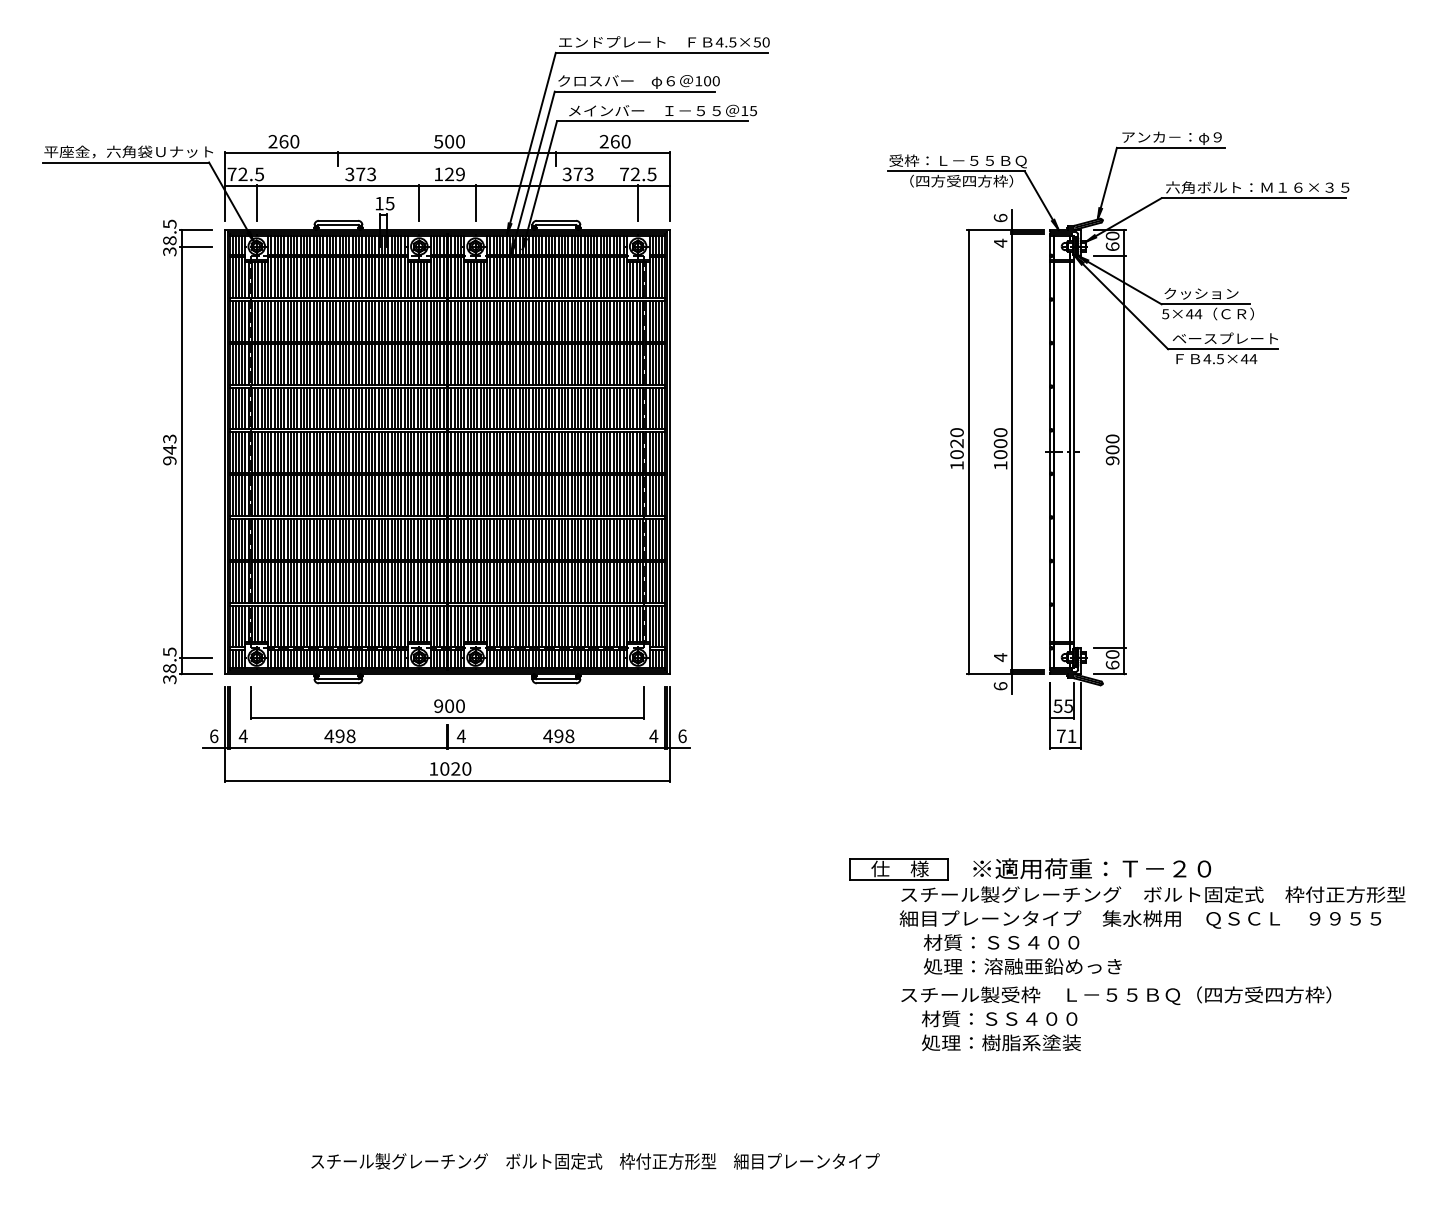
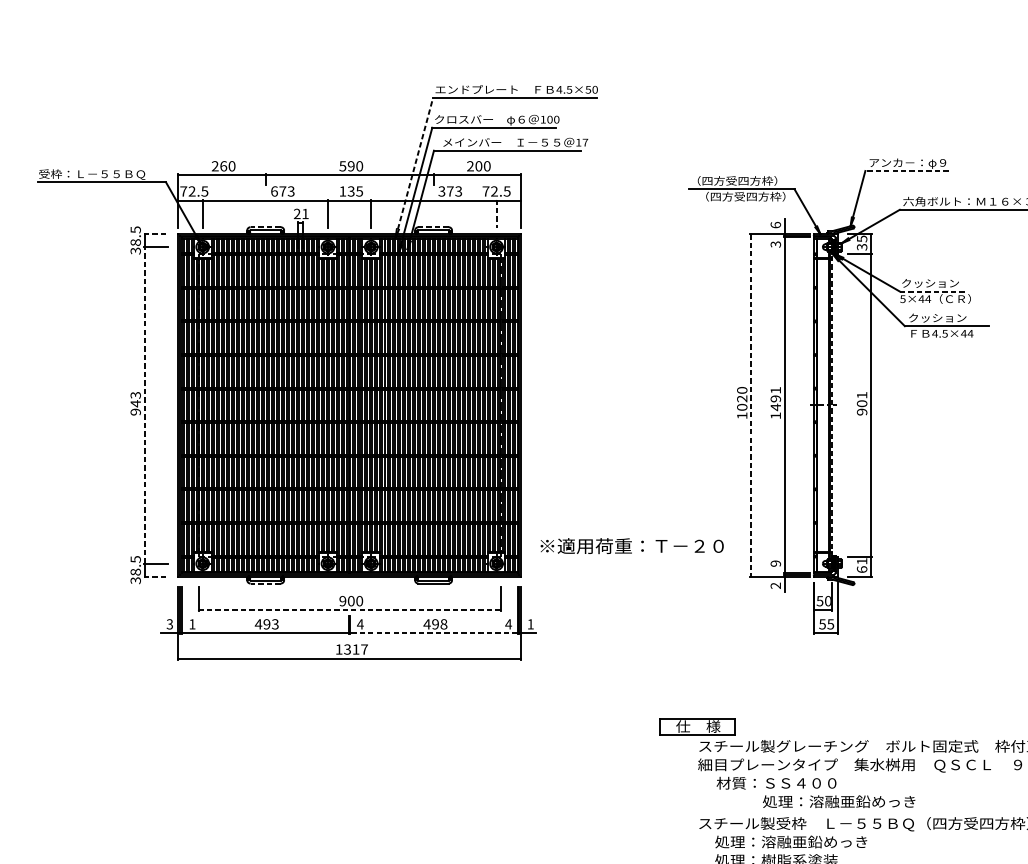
text: (753, 111) -> (585, 143), 15 -> 17
text: (449, 141) -> (351, 166), 500 -> 590
text: (614, 141) -> (478, 166), 260 -> 200
line: (531, 143) -> (414, 167), solid -> dashed
line: (1170, 147) -> (906, 170), solid -> dashed
text: (128, 152) -> (103, 174), 平座金，六角袋Ｕナット -> 受枠：Ｌ－５５ＢＱ
text: (957, 161) -> (742, 181), 受枠：Ｌ－５５ＢＱ -> （四方受四方枠）
text: (349, 174) -> (274, 191), 373 -> 673
text: (454, 174) -> (355, 191), 129 -> 135
text: (384, 203) -> (301, 213), 15 -> 21
line: (638, 203) -> (496, 213), solid -> dashed
line: (338, 220) -> (265, 226), solid -> dashed
line: (556, 220) -> (433, 226), solid -> dashed
line: (196, 229) -> (156, 233), solid -> dashed
text: (1112, 241) -> (861, 243), 60 -> 35
text: (1000, 242) -> (775, 243), 4 -> 3
line: (1205, 304) -> (933, 291), solid -> dashed
text: (1224, 338) -> (948, 317), ベースプレート -> クッション
text: (1112, 438) -> (861, 394), 900 -> 901
text: (1000, 443) -> (775, 398), 1000 -> 1491
line: (181, 452) -> (144, 405), solid -> dashed
line: (968, 452) -> (751, 405), solid -> dashed
line: (1074, 452) -> (832, 405), solid -> dashed
text: (1112, 654) -> (861, 561), 60 -> 61
text: (1000, 657) -> (775, 563), 4 -> 9
line: (196, 674) -> (156, 576), solid -> dashed
line: (338, 683) -> (265, 583), solid -> dashed
text: (1000, 686) -> (775, 585), 6 -> 2
text: (1068, 705) -> (828, 600), 55 -> 50
line: (447, 717) -> (349, 609), solid -> dashed
text: (242, 735) -> (191, 623), 4 -> 1
text: (350, 735) -> (274, 623), 498 -> 493
text: (214, 736) -> (170, 624), 6 -> 3
text: (682, 736) -> (530, 624), 6 -> 1
text: (1066, 736) -> (826, 624), 71 -> 55
line: (556, 748) -> (433, 633), solid -> dashed
text: (455, 768) -> (355, 649), 1020 -> 1317
text: (1092, 868) -> (632, 545), moved
text: (1022, 966) -> (838, 801), moved
text: (1020, 1018) -> (791, 841), 材質：ＳＳ４００ -> 処理：溶融亜鉛めっき

